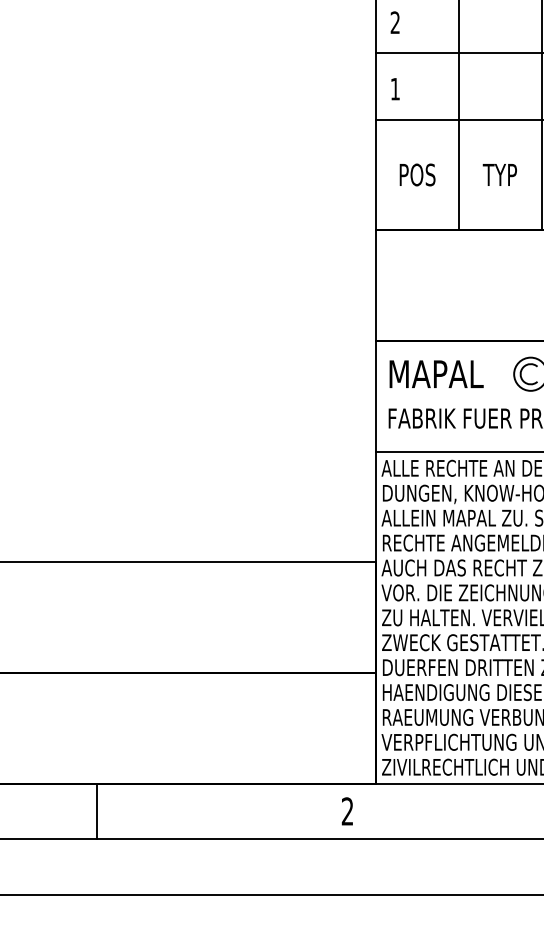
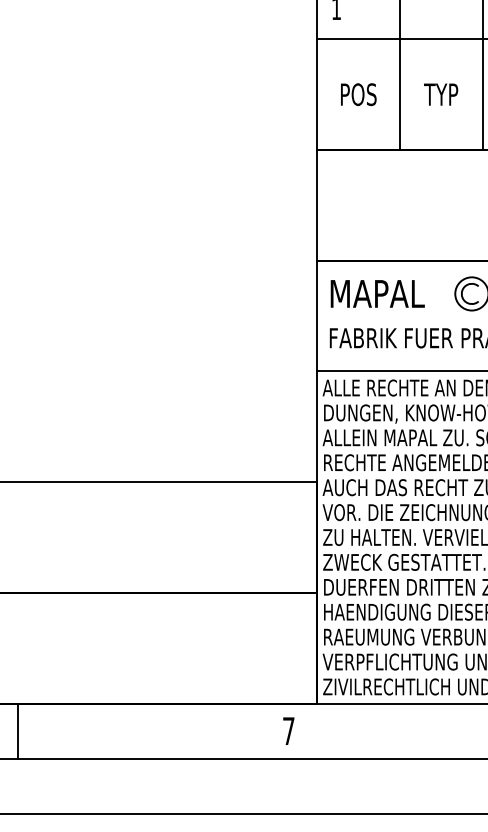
line: (96, 811) -> (17, 731), moved
text: (347, 811) -> (288, 731), 2 -> 7

